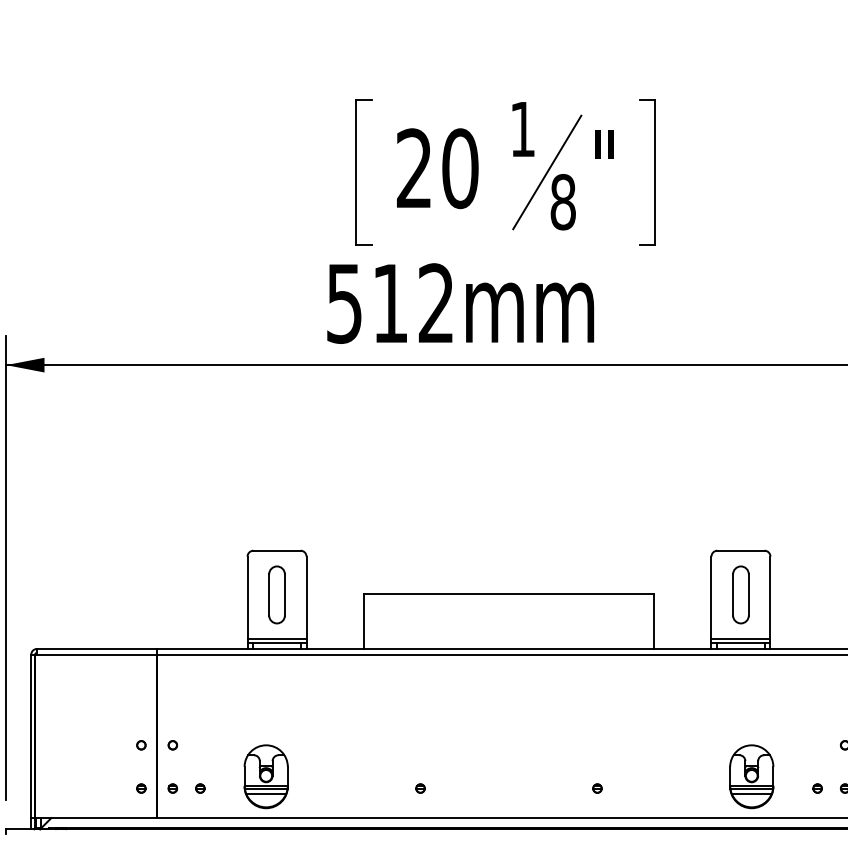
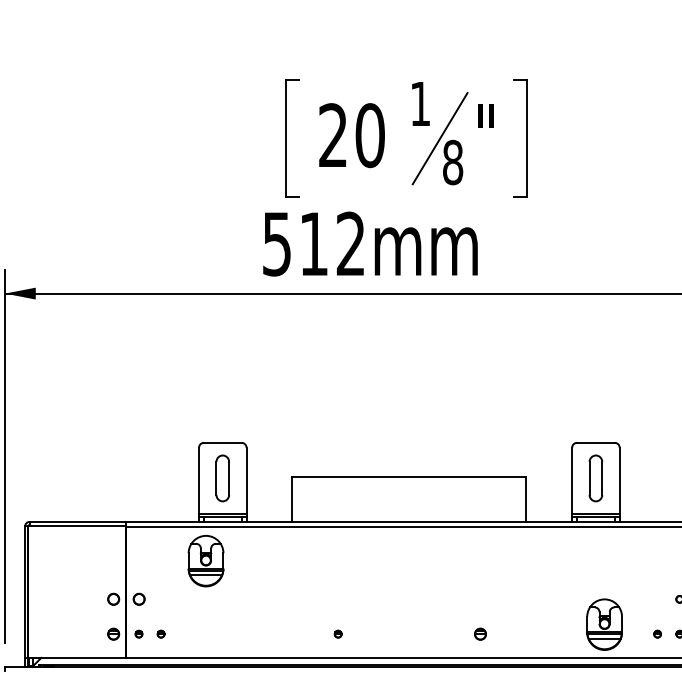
part: (141, 745) -> (113, 599), size x1.6
part: (172, 745) -> (138, 599), size x1.6
part: (265, 776) -> (205, 560), moved
part: (141, 788) -> (113, 634), size x1.6
part: (597, 788) -> (480, 634), size x1.6

